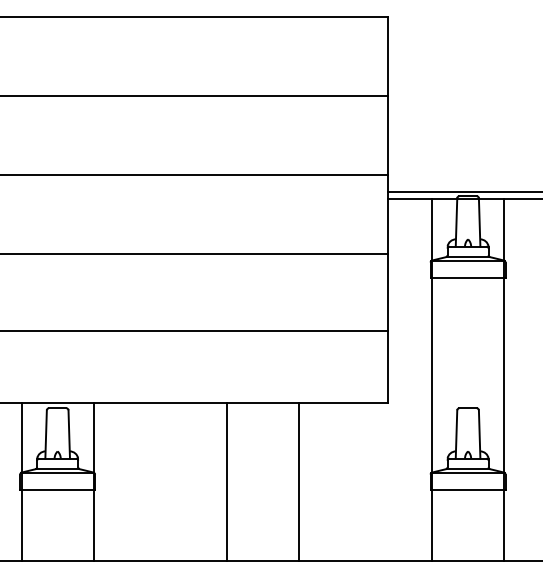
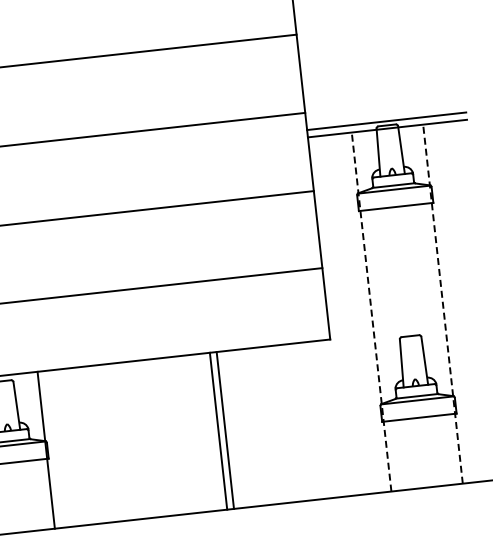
line: (432, 380) -> (371, 312), solid -> dashed
line: (503, 380) -> (442, 304), solid -> dashed
line: (226, 481) -> (218, 431), moved
line: (298, 481) -> (225, 430), moved

